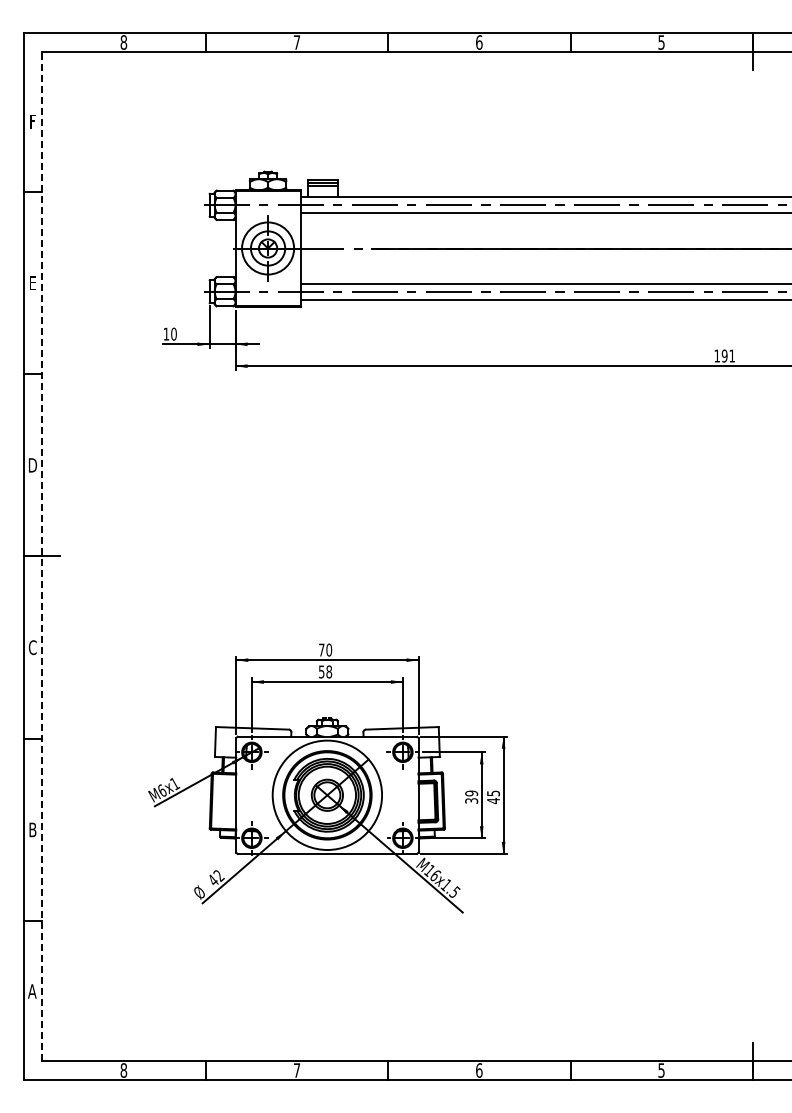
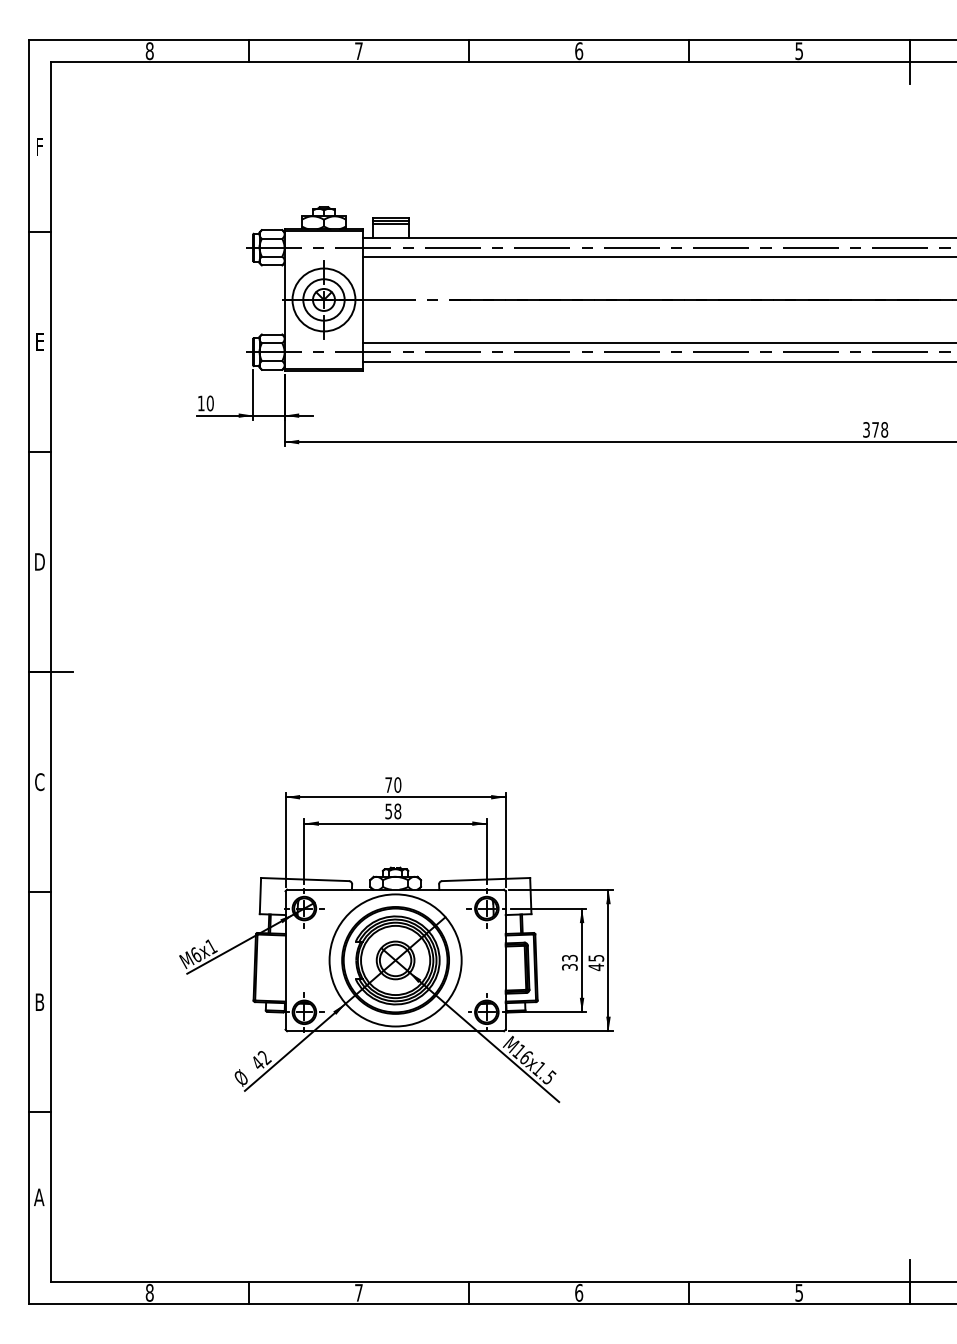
text: (724, 355) -> (875, 429), 191 -> 378
line: (42, 556) -> (51, 672), dashed -> solid
text: (471, 793) -> (569, 958), 39 -> 33

